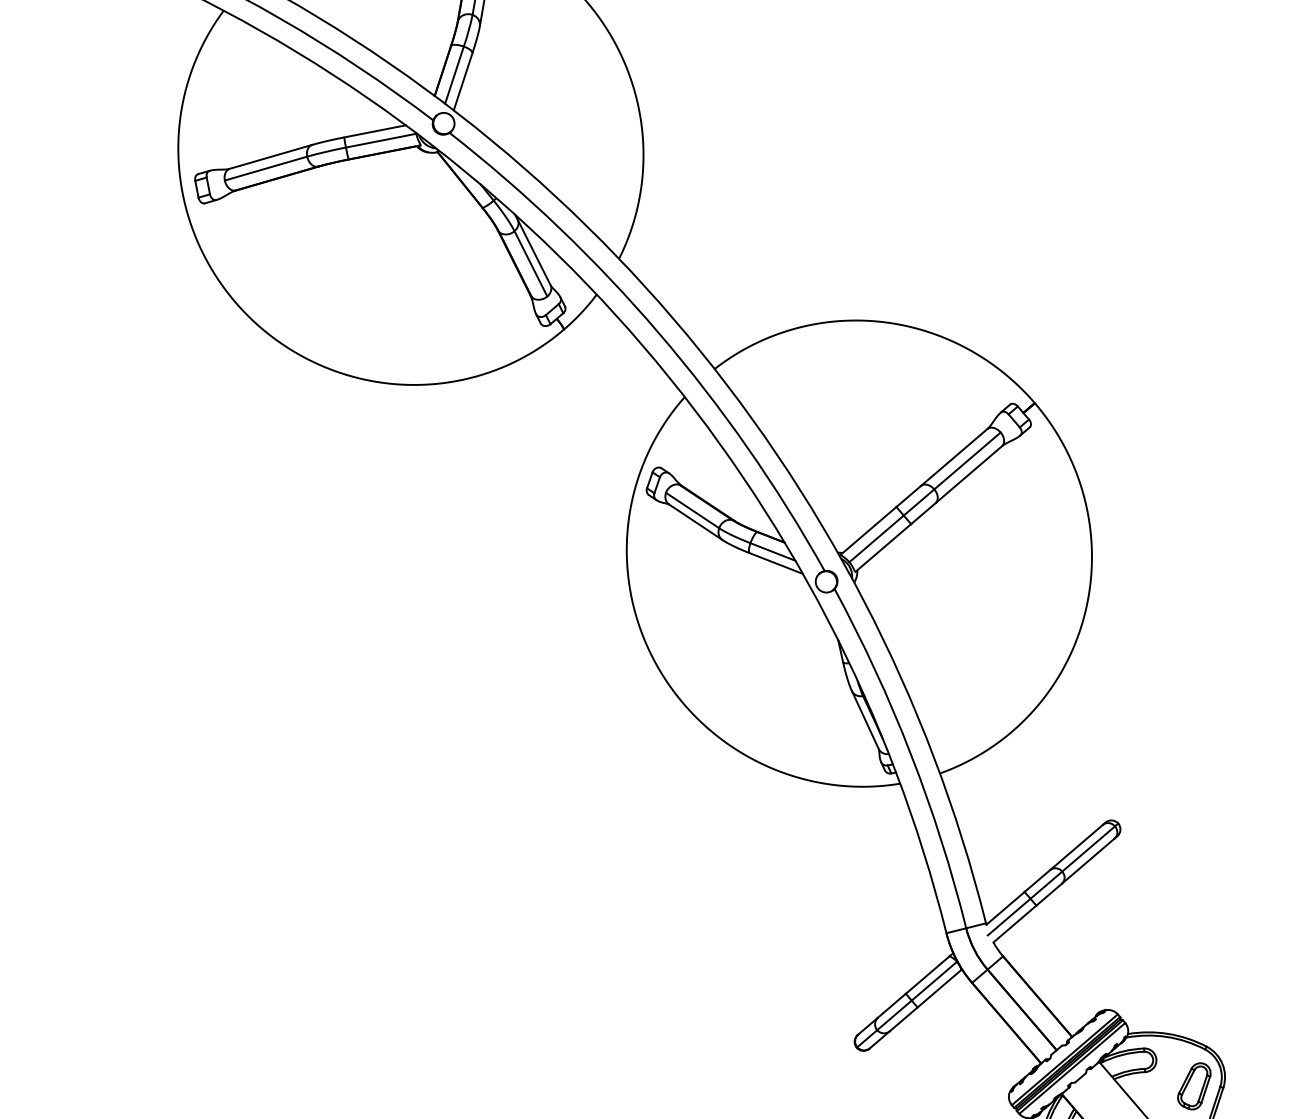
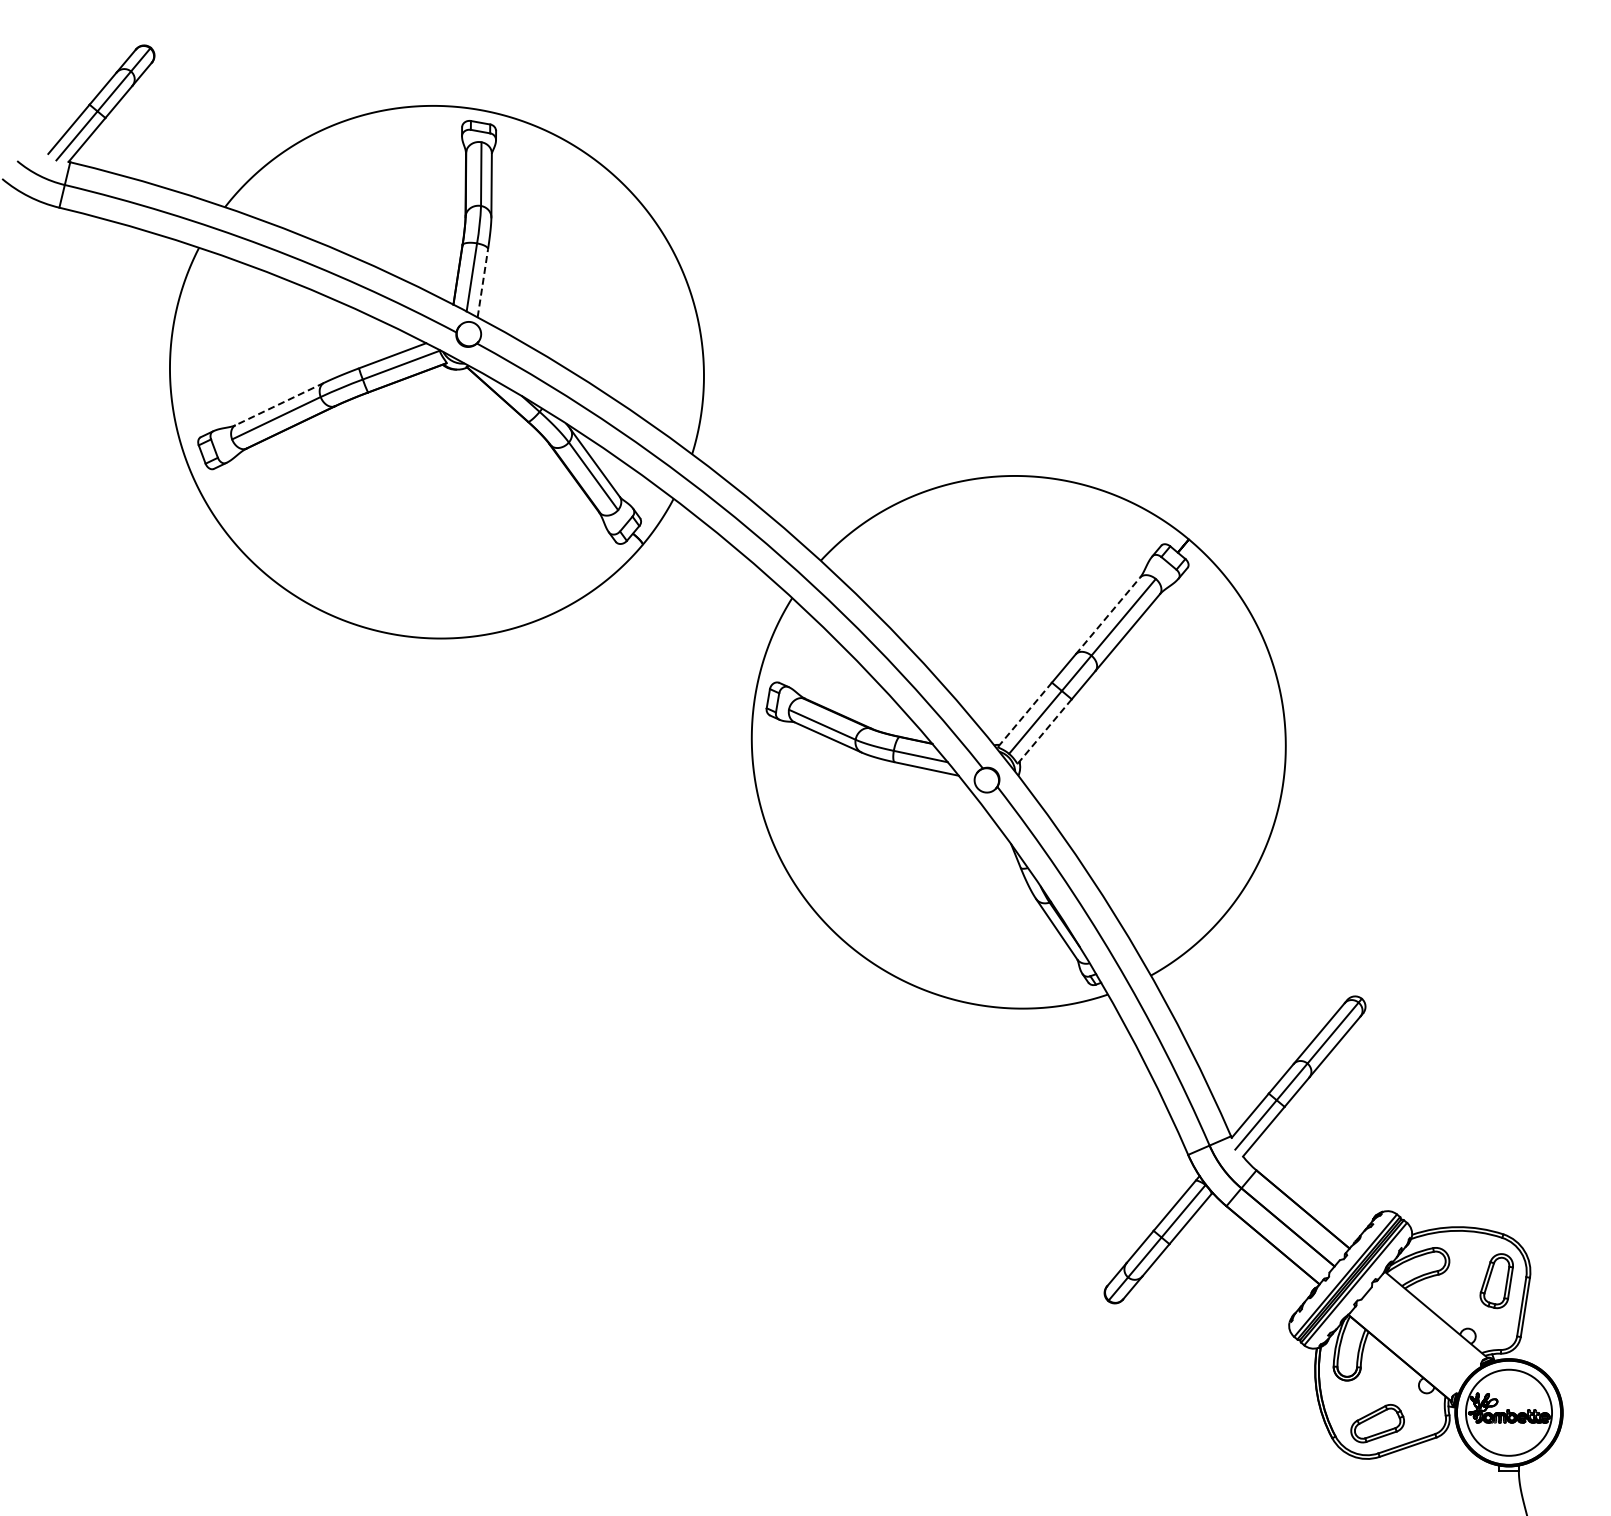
line: (462, 81) -> (482, 282), solid -> dashed
line: (270, 157) -> (279, 404), solid -> dashed
line: (954, 457) -> (1108, 615), solid -> dashed
line: (869, 530) -> (1025, 714), solid -> dashed
line: (883, 548) -> (1044, 731), solid -> dashed

